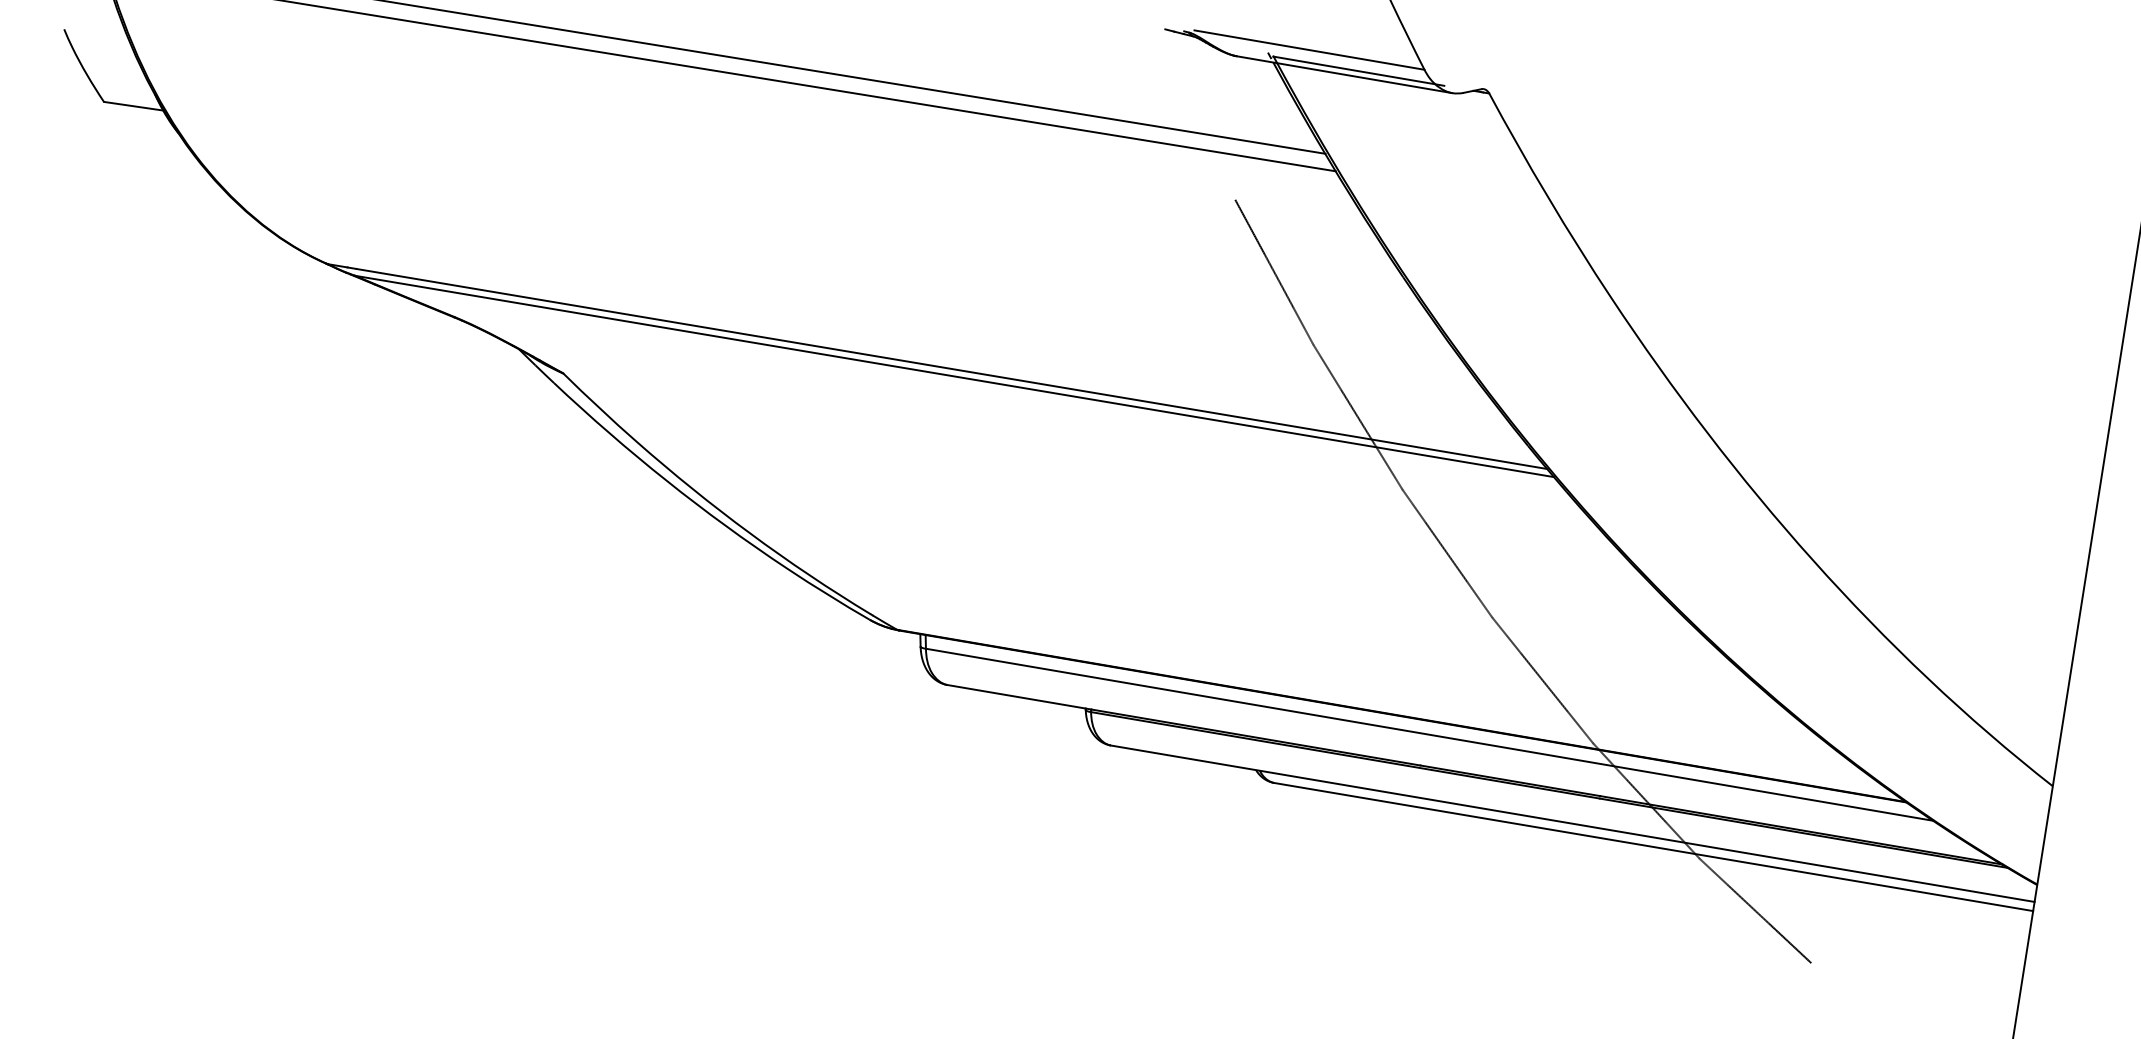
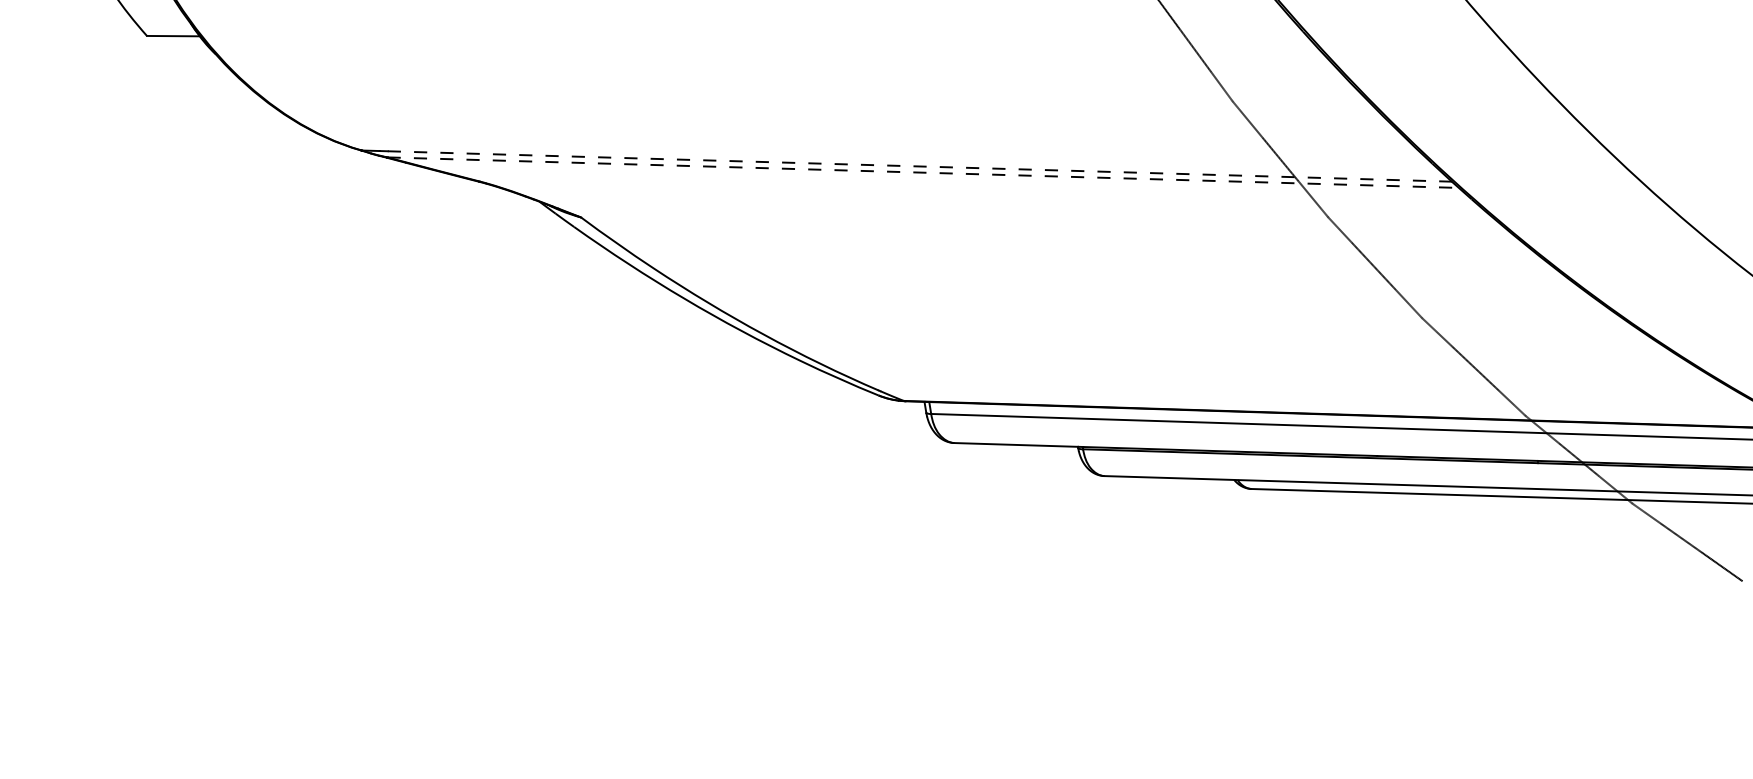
line: (952, 369) -> (920, 166), solid -> dashed
line: (954, 376) -> (923, 172), solid -> dashed

